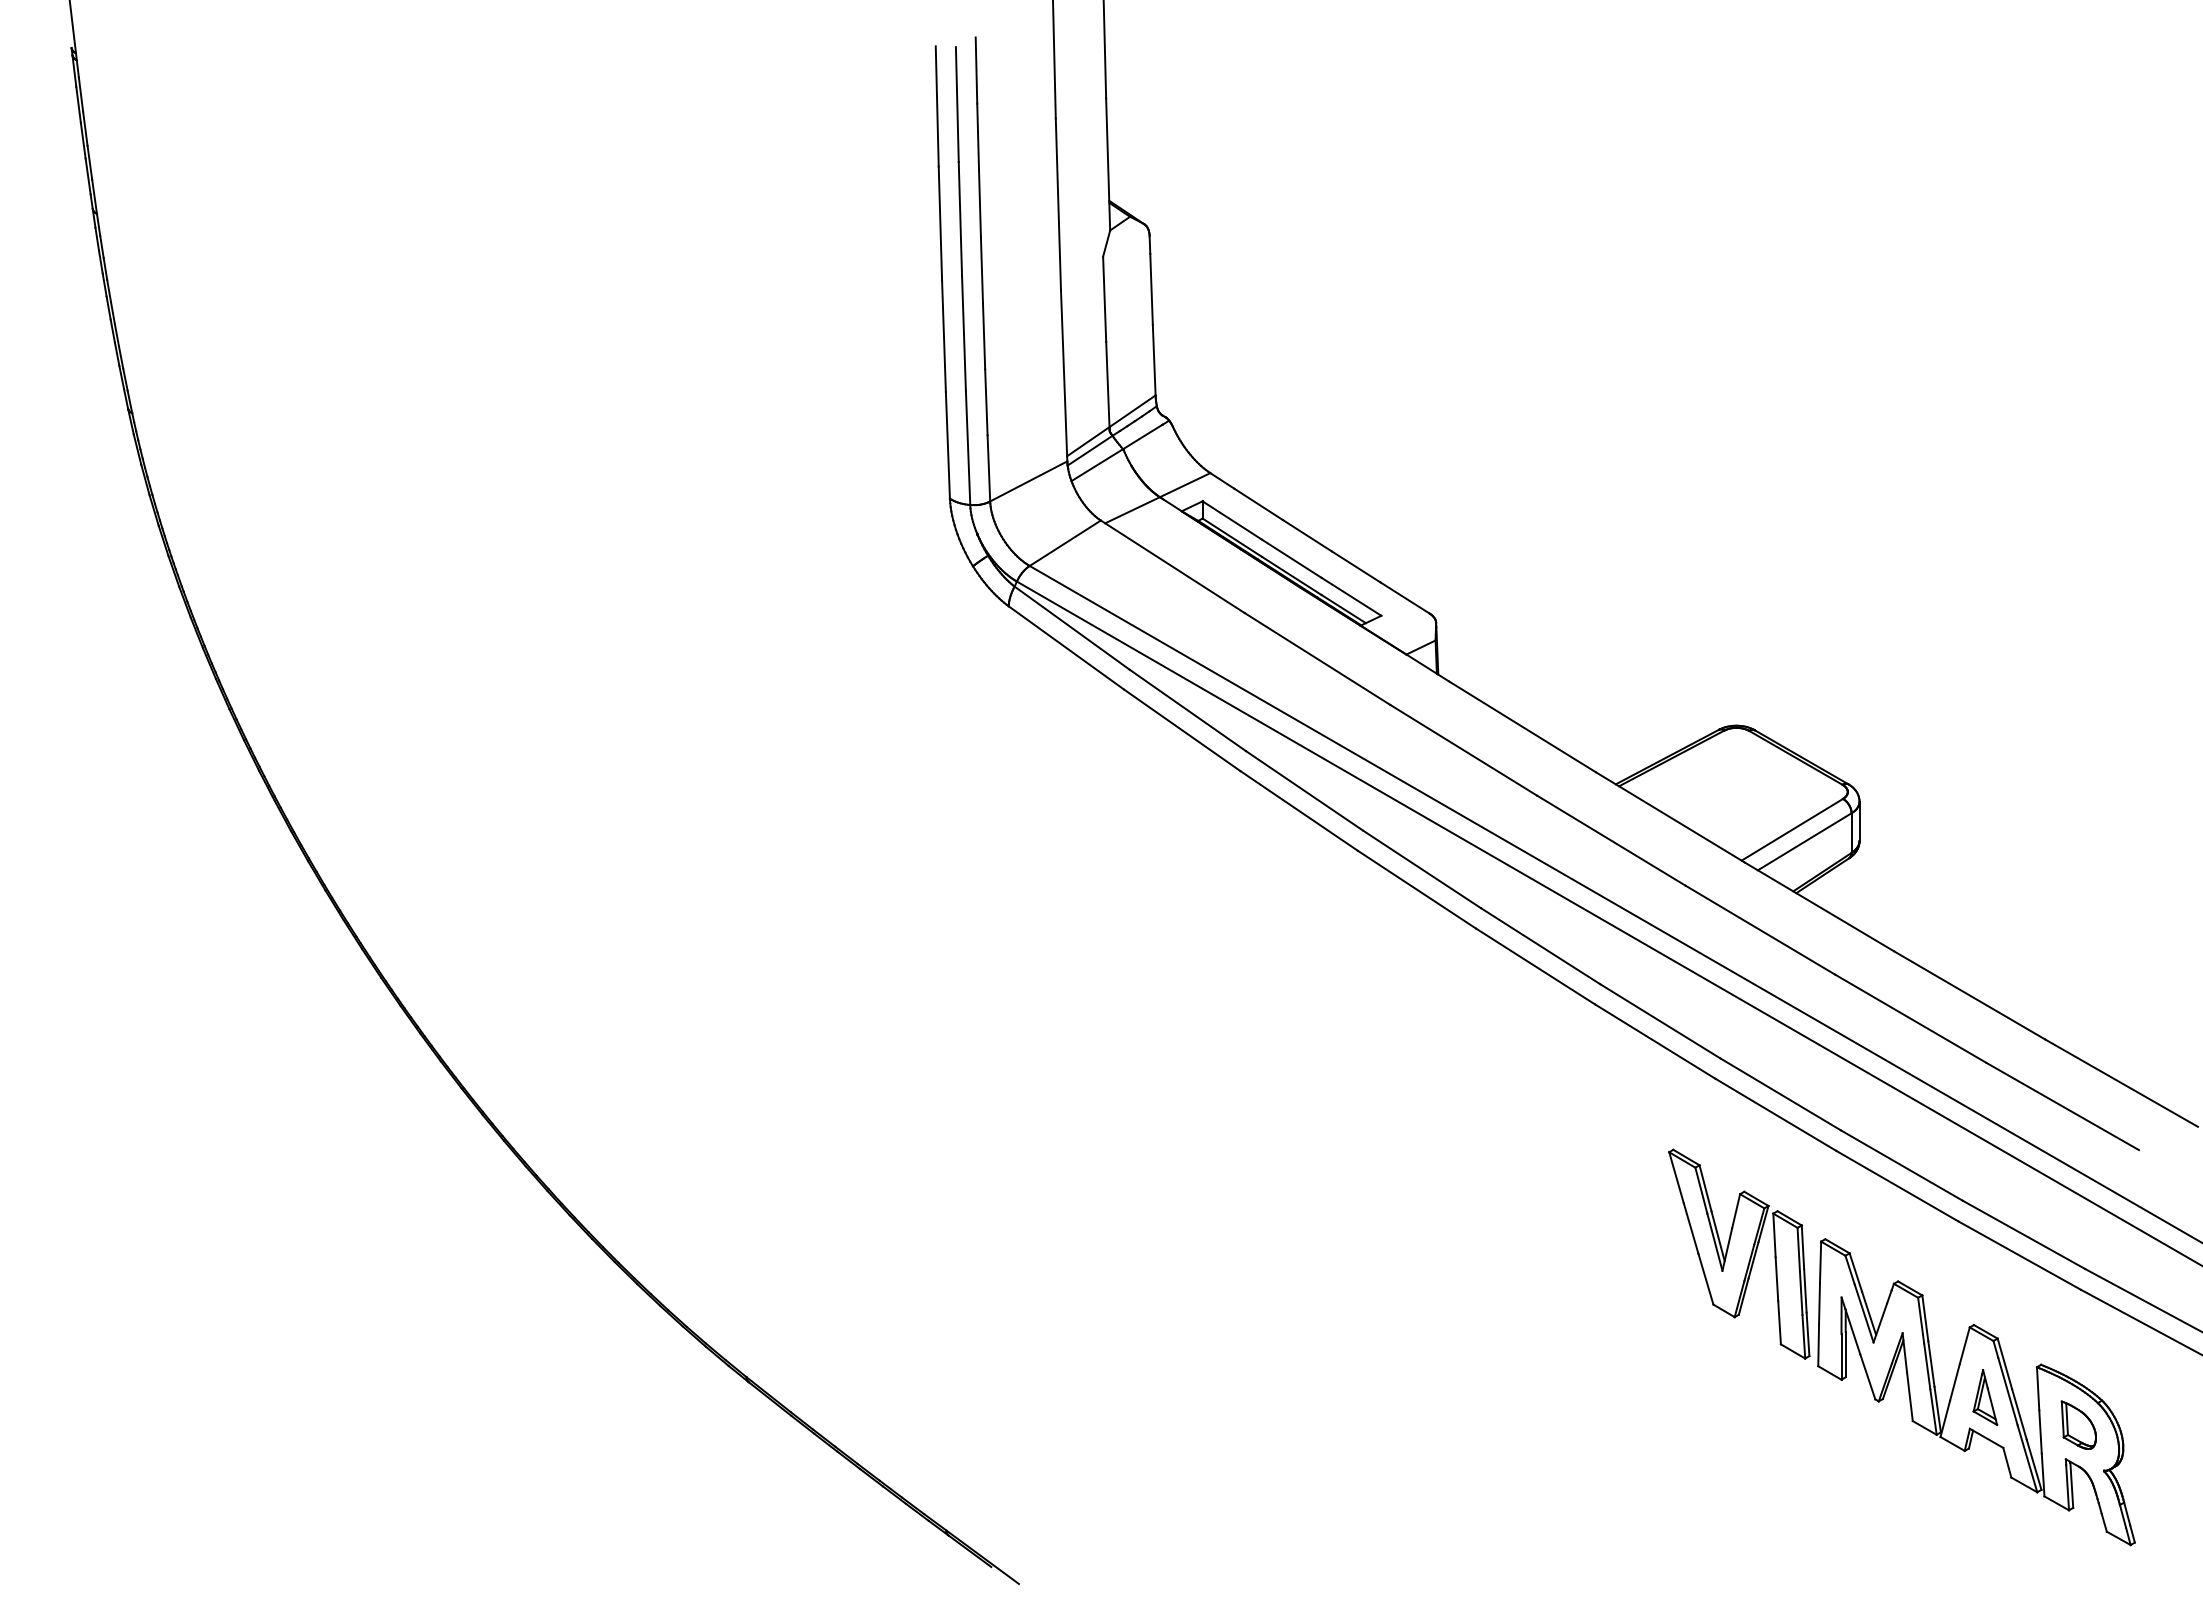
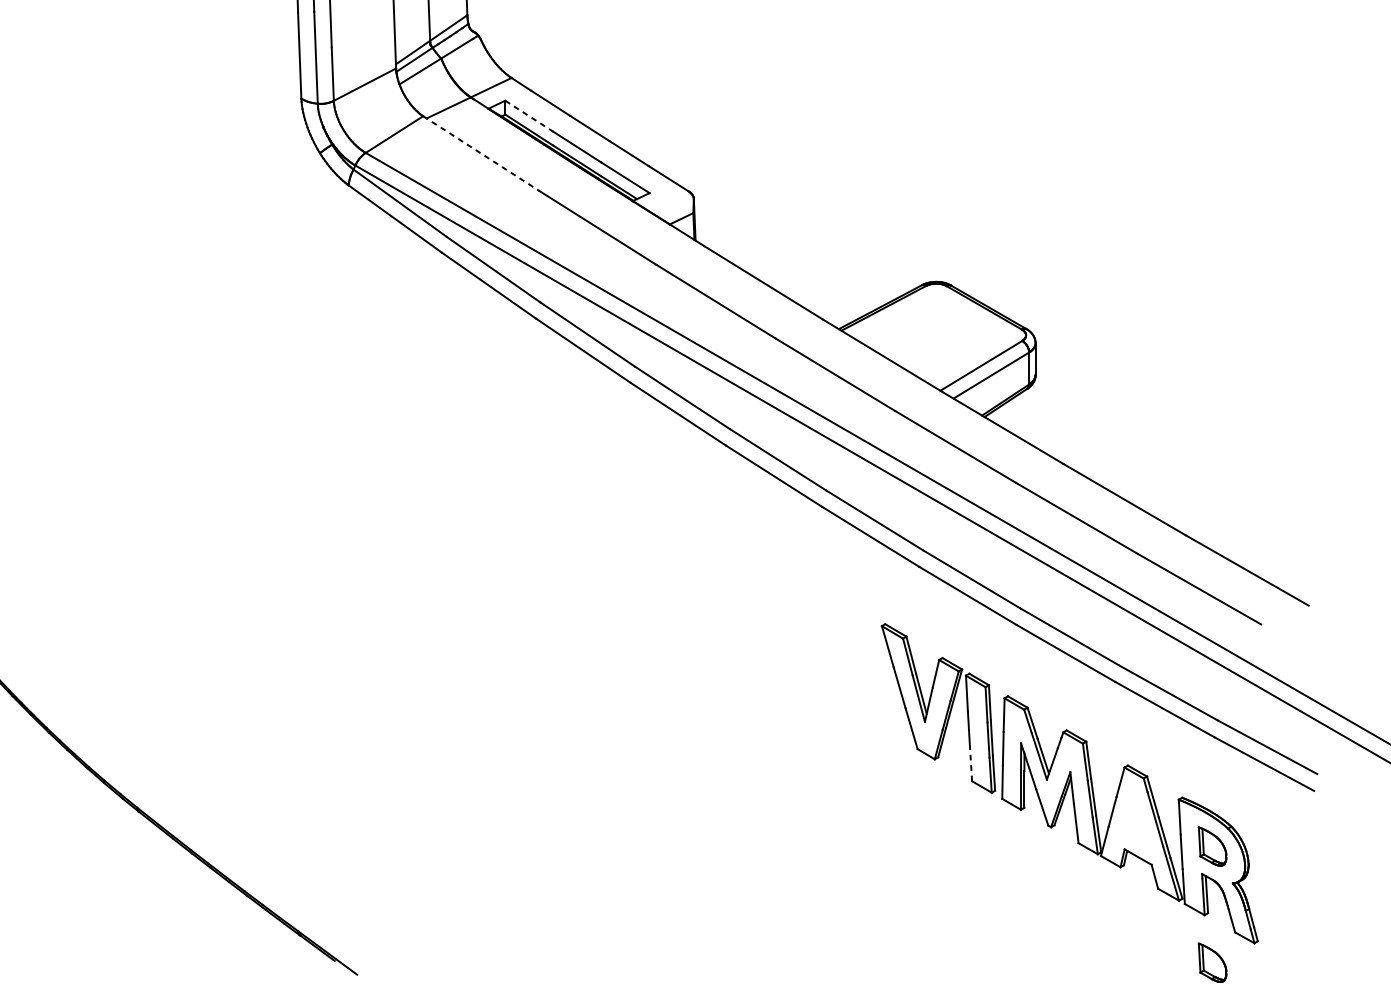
line: (1232, 520) -> (529, 116), solid -> dashed
line: (1172, 566) -> (481, 153), solid -> dashed
line: (1779, 1322) -> (970, 763), solid -> dashed
part: (1985, 1397) -> (1137, 824), removed
part: (2078, 1568) -> (1212, 962), added

